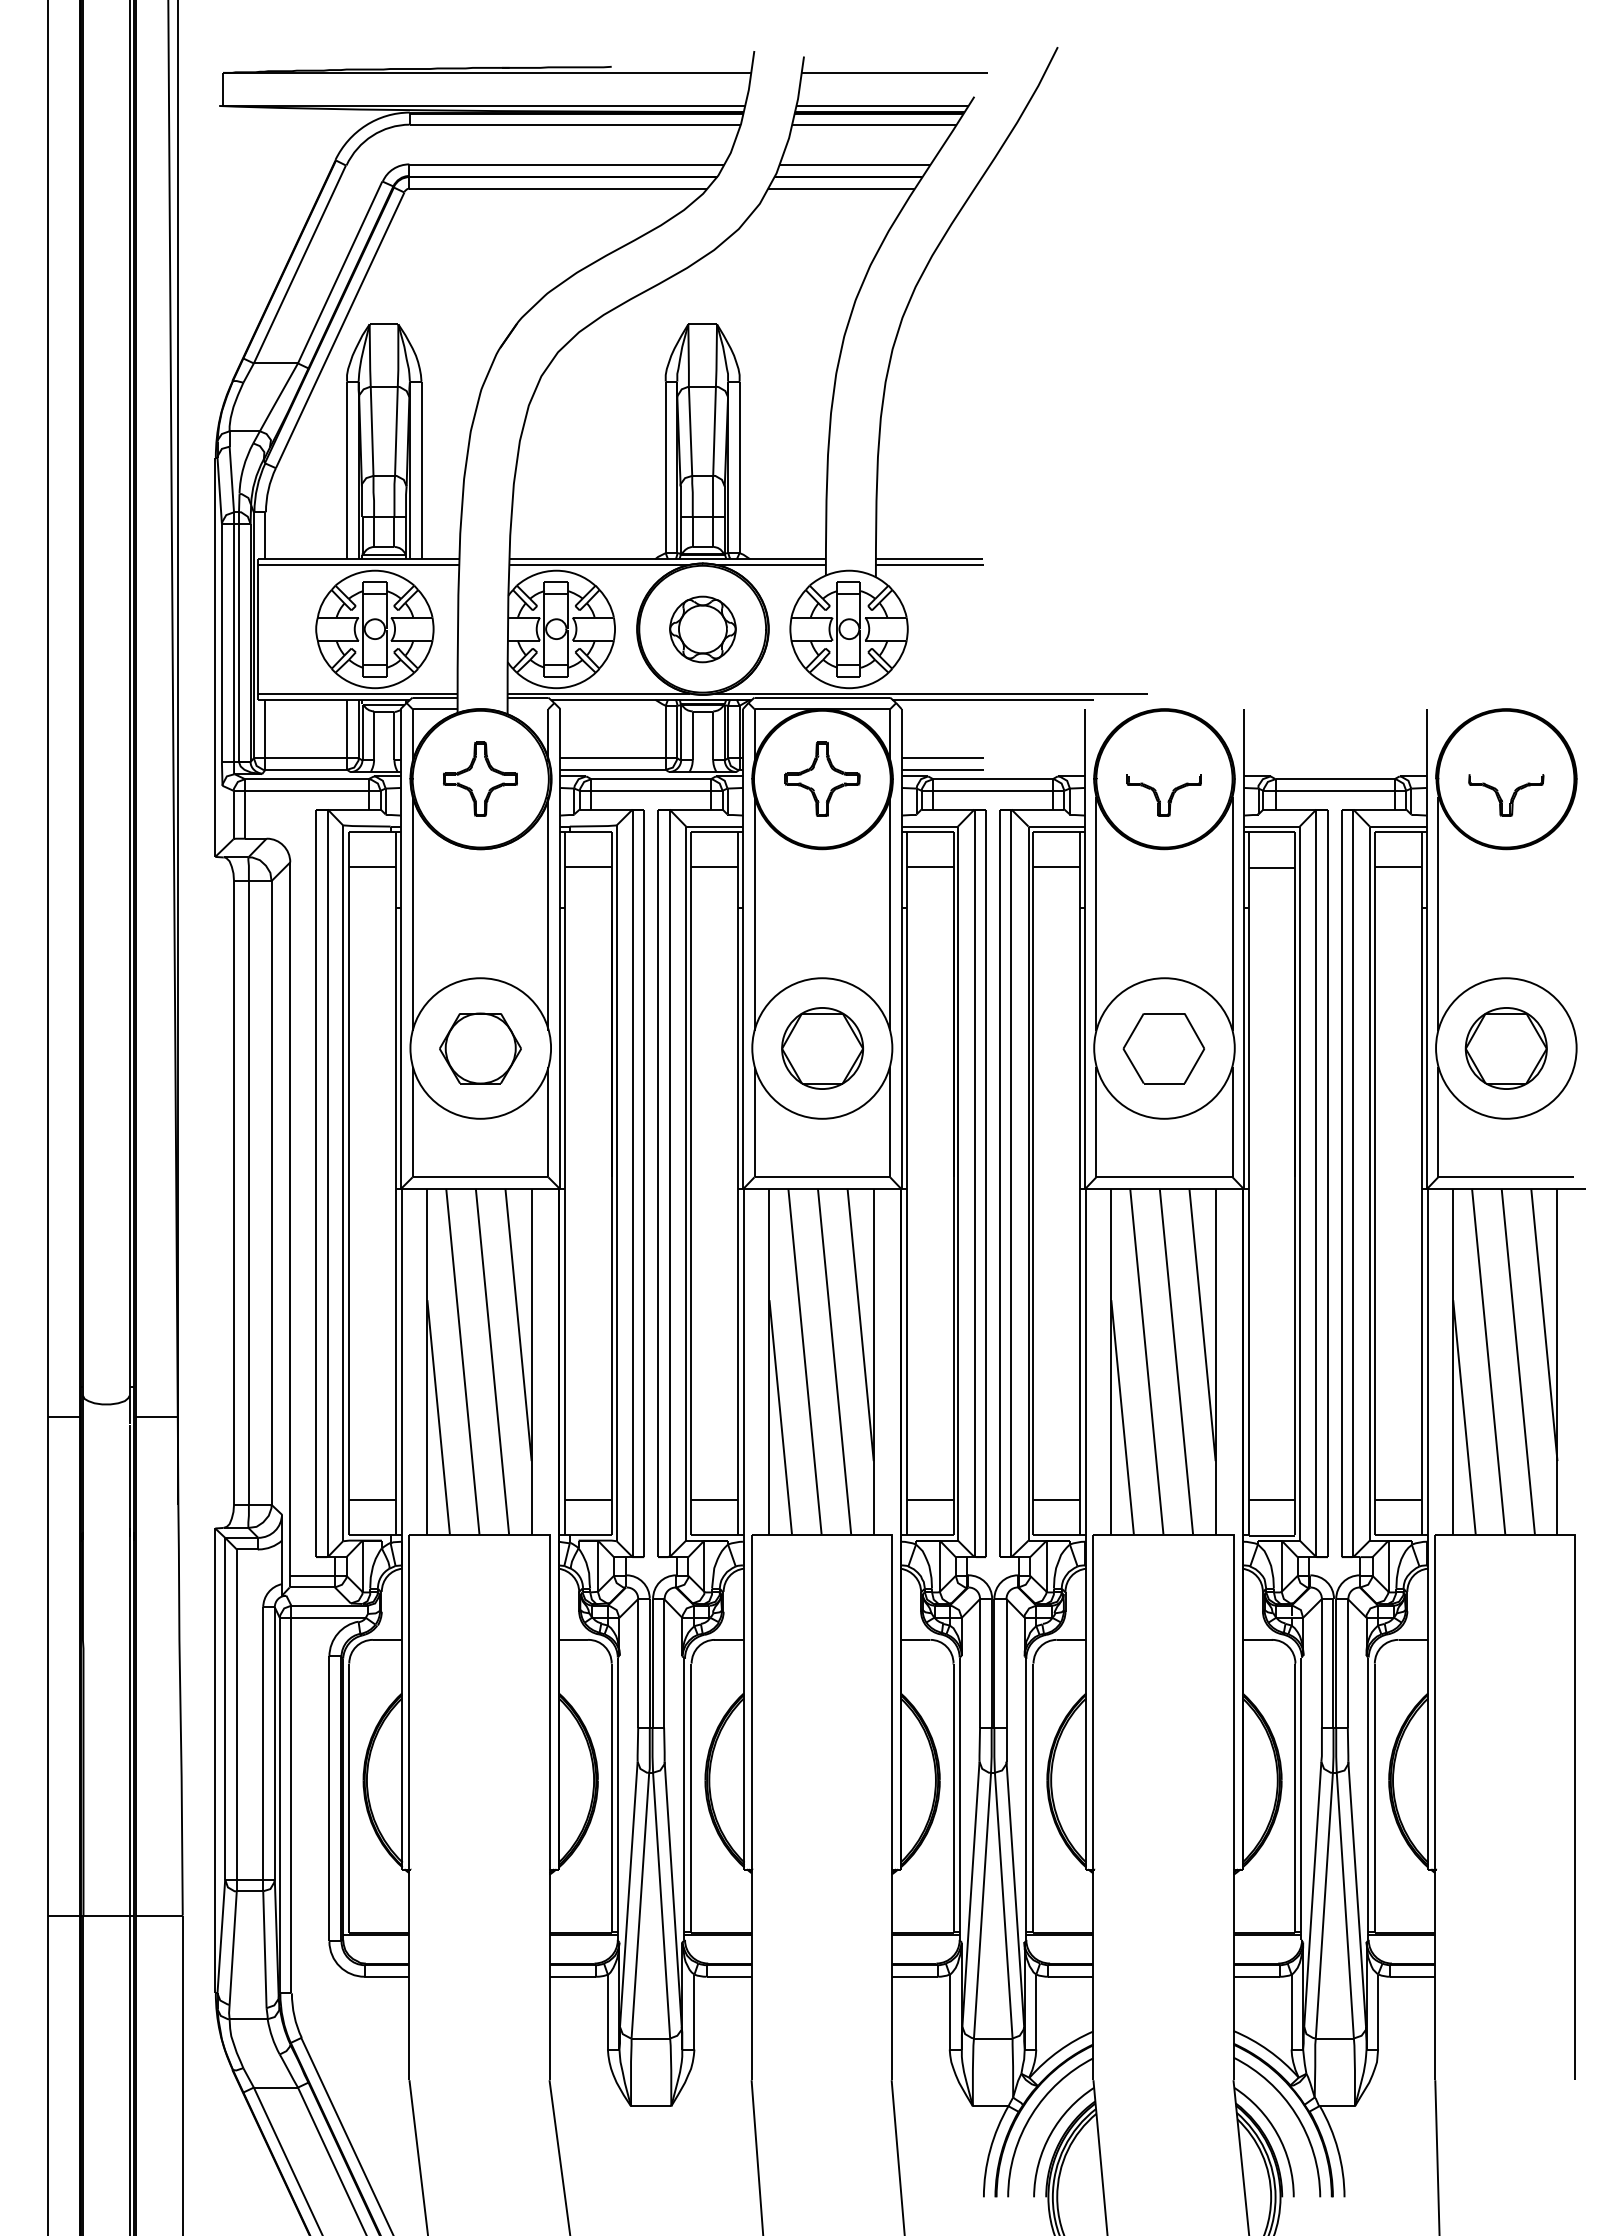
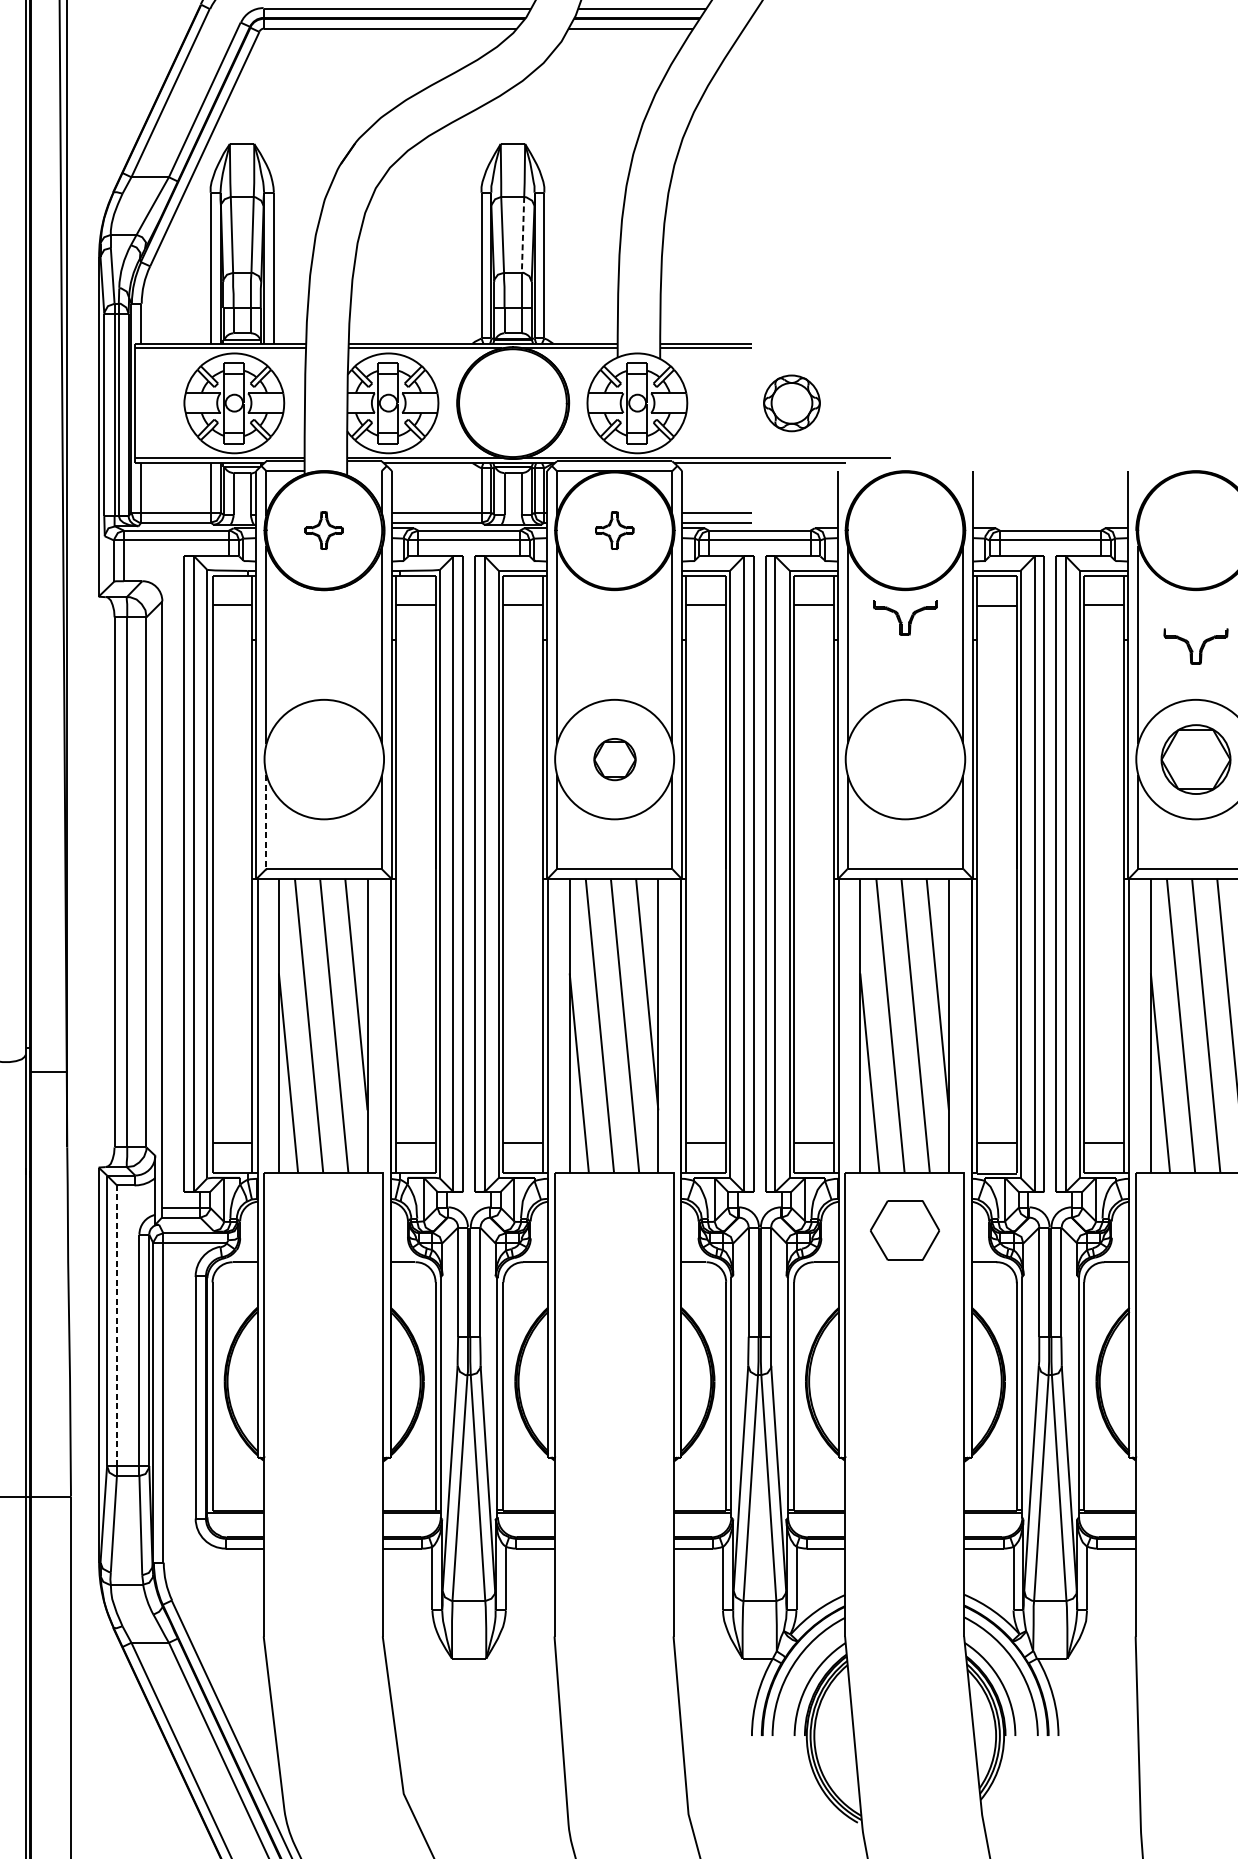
line: (714, 432) -> (522, 235), solid -> dashed
part: (702, 629) -> (791, 403), moved
part: (480, 778) -> (324, 530), size x0.6
part: (822, 778) -> (614, 530), size x0.6
part: (1163, 795) -> (904, 617), moved
part: (1506, 795) -> (1196, 646), moved
part: (480, 1048) -> (324, 759), removed
part: (822, 1048) -> (614, 759), size x0.6
part: (1163, 1048) -> (904, 1230), moved
line: (412, 1122) -> (266, 822), solid -> dashed
line: (236, 1714) -> (116, 1325), solid -> dashed

